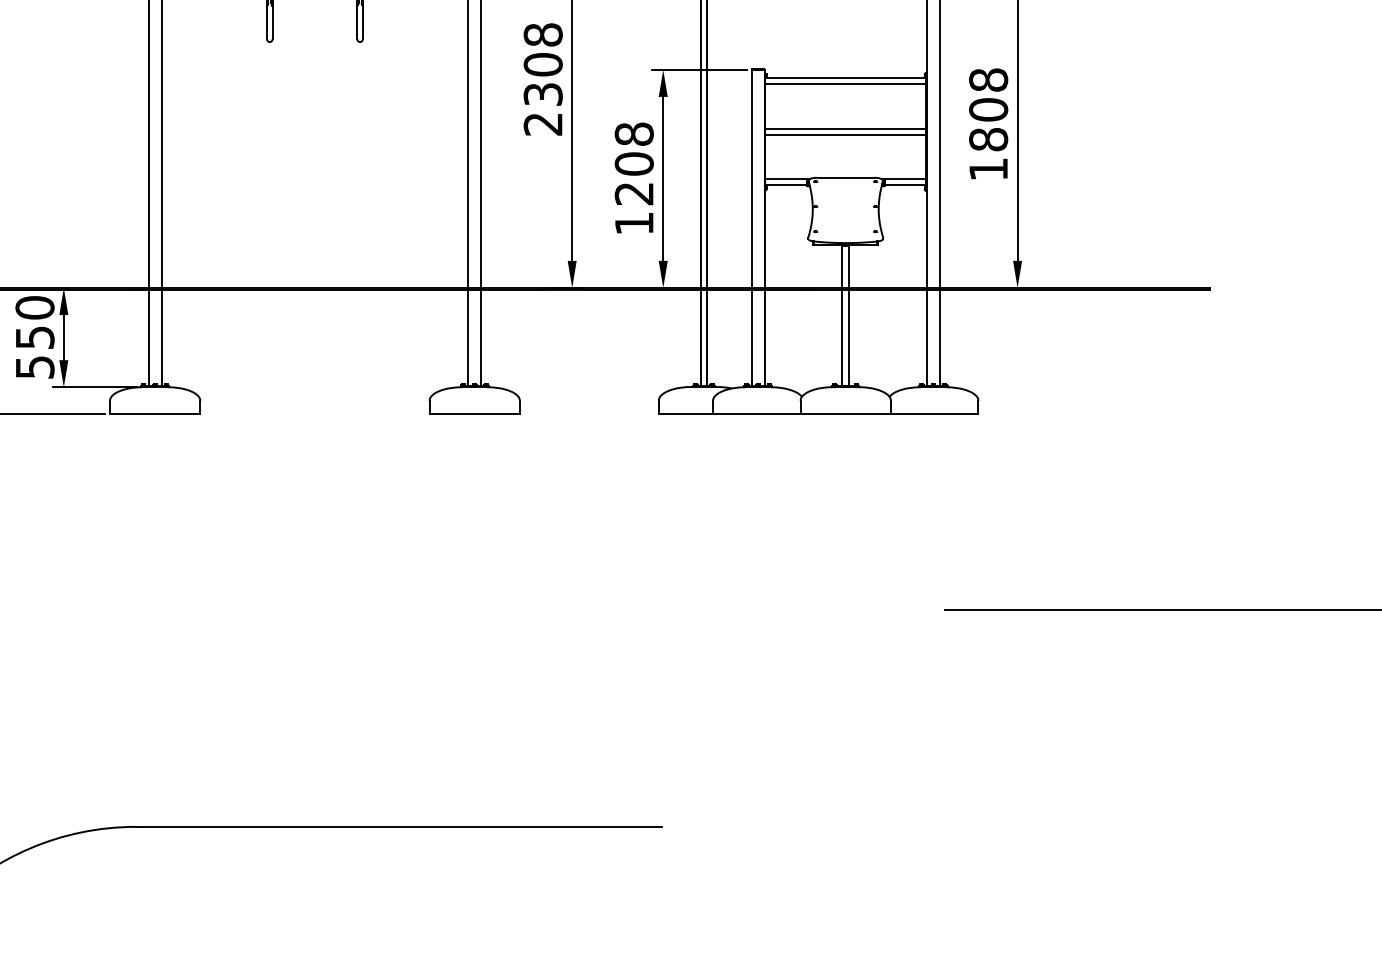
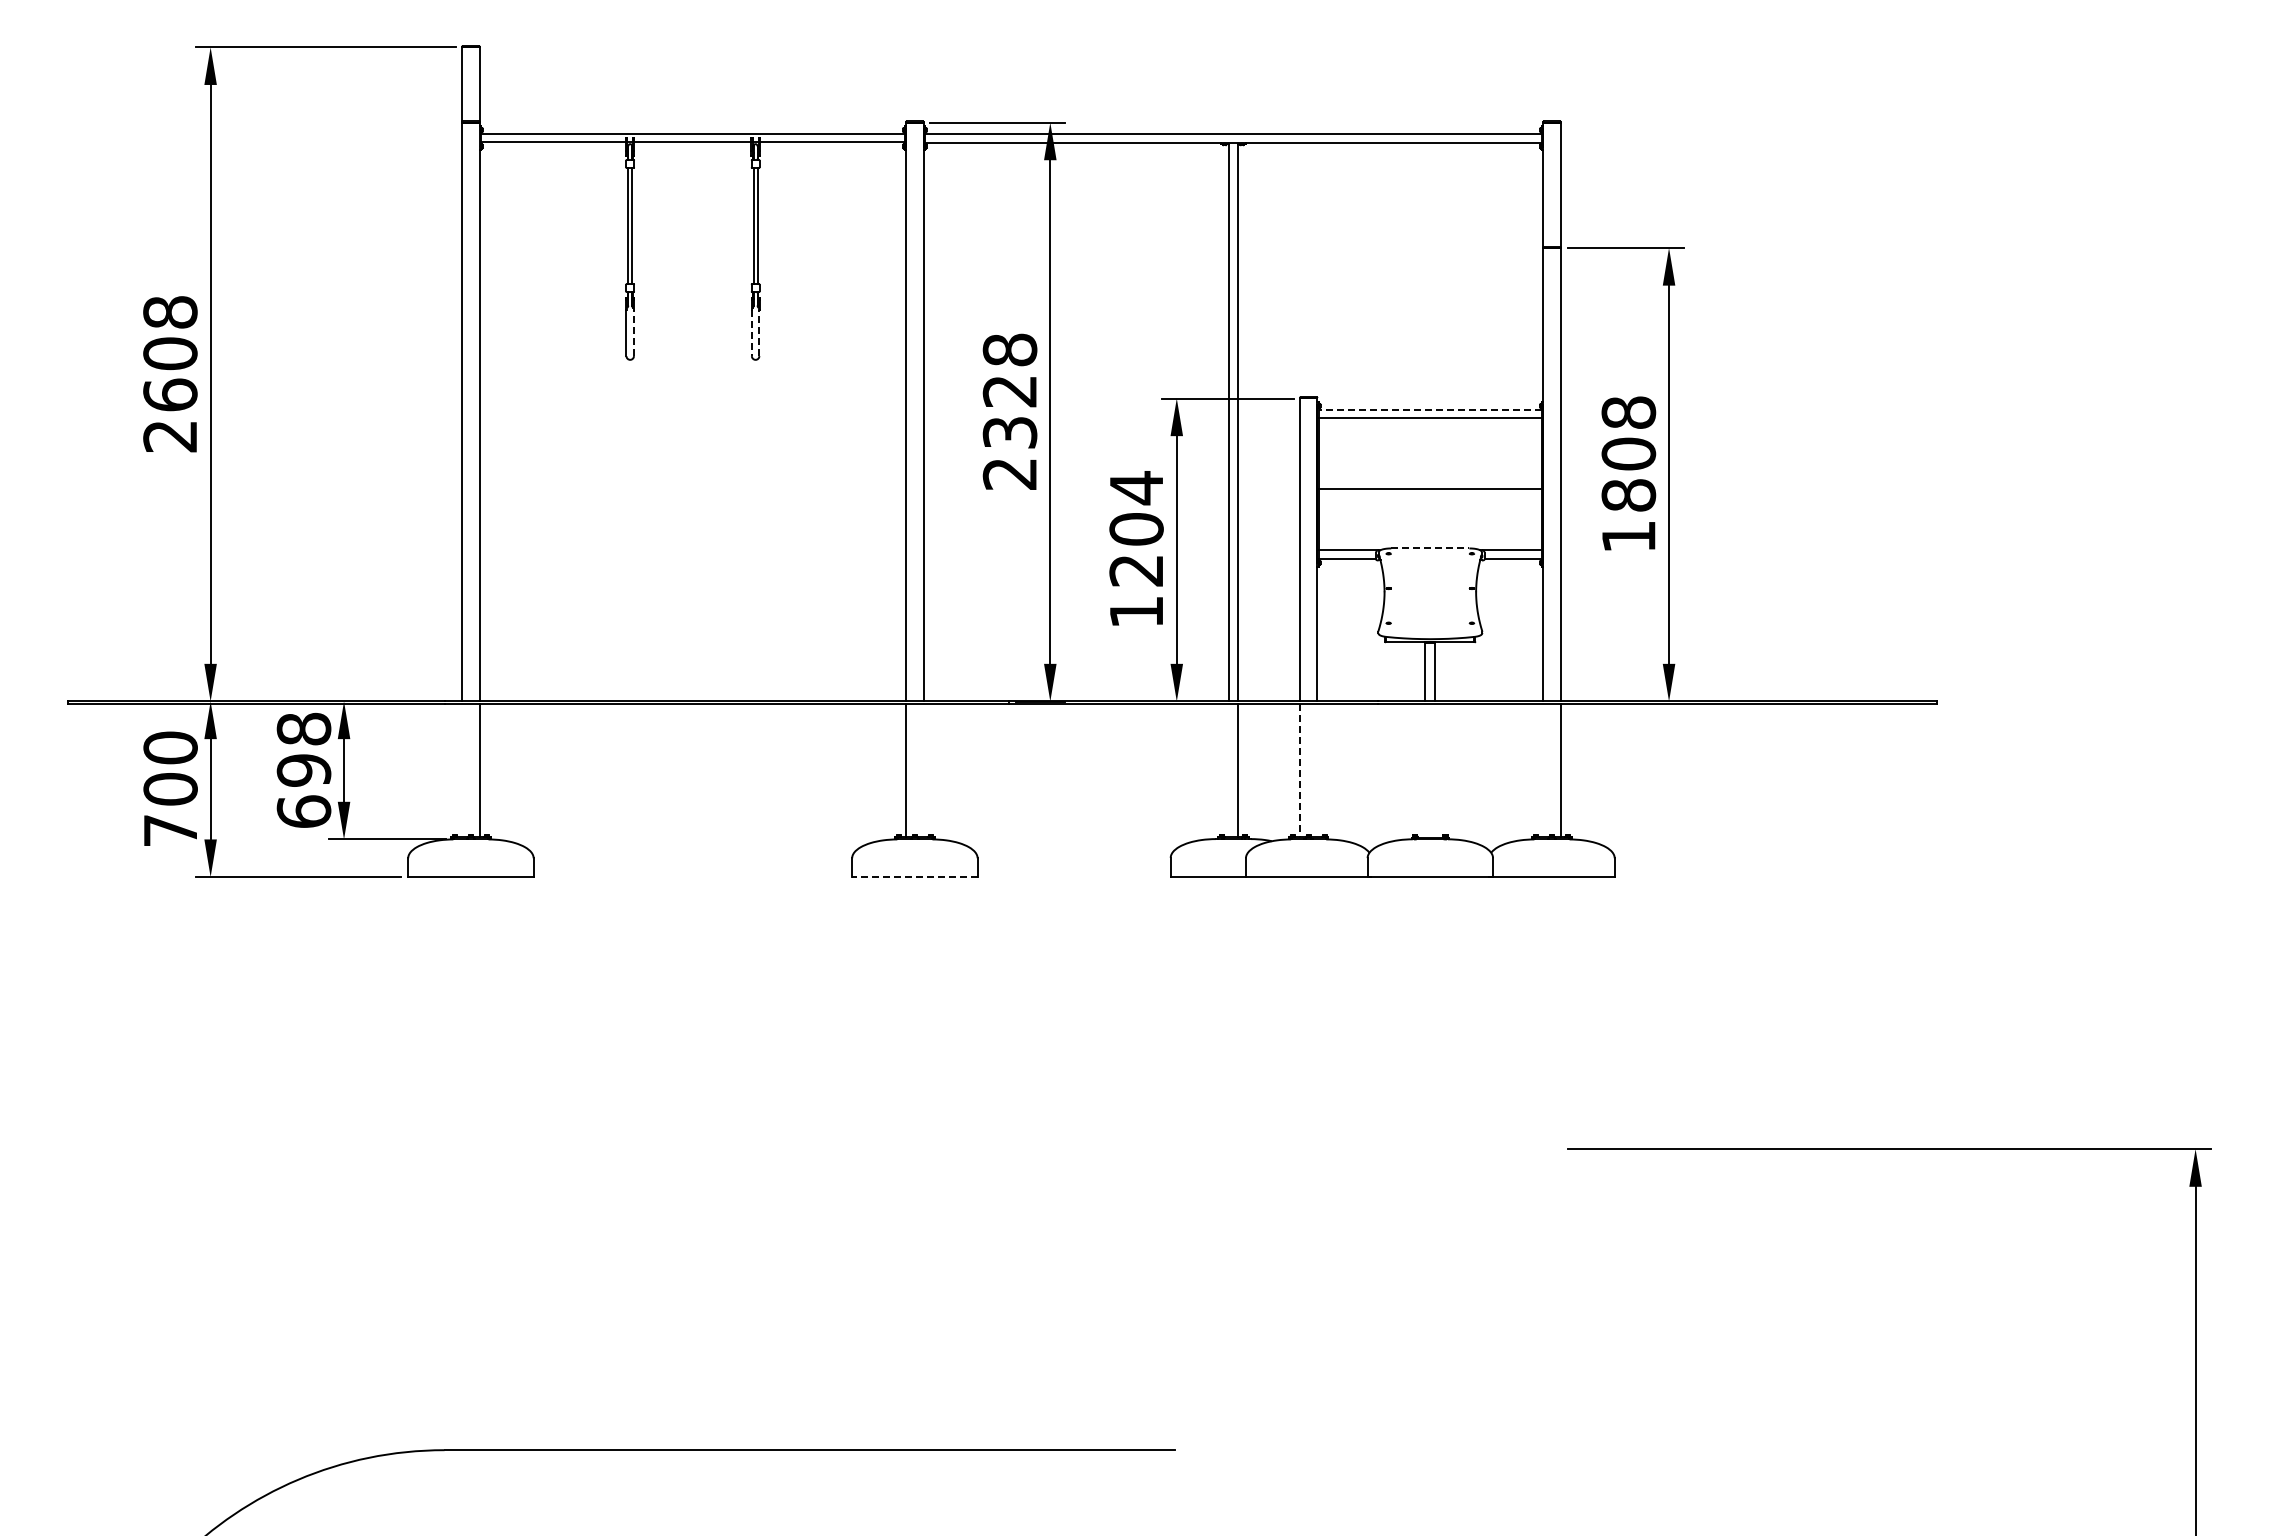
line: (272, 23) -> (633, 333), solid -> dashed
line: (357, 23) -> (751, 333), solid -> dashed
line: (362, 23) -> (759, 333), solid -> dashed
text: (542, 64) -> (1009, 391), 2308 -> 2328
line: (845, 77) -> (1430, 409), solid -> dashed
line: (845, 128) -> (1429, 480), removed
text: (634, 134) -> (1136, 488), 1208 -> 1204
line: (845, 177) -> (1430, 548), solid -> dashed
text: (34, 336) -> (303, 769), 550 -> 698
line: (149, 337) -> (462, 770), removed
line: (480, 337) -> (923, 770), removed
line: (700, 337) -> (1228, 770), removed
line: (751, 337) -> (1299, 770), solid -> dashed
line: (764, 337) -> (1317, 770), removed
line: (927, 337) -> (1543, 770), removed
line: (842, 338) -> (1425, 771), removed
line: (849, 338) -> (1435, 771), removed
line: (474, 414) -> (914, 877), solid -> dashed

